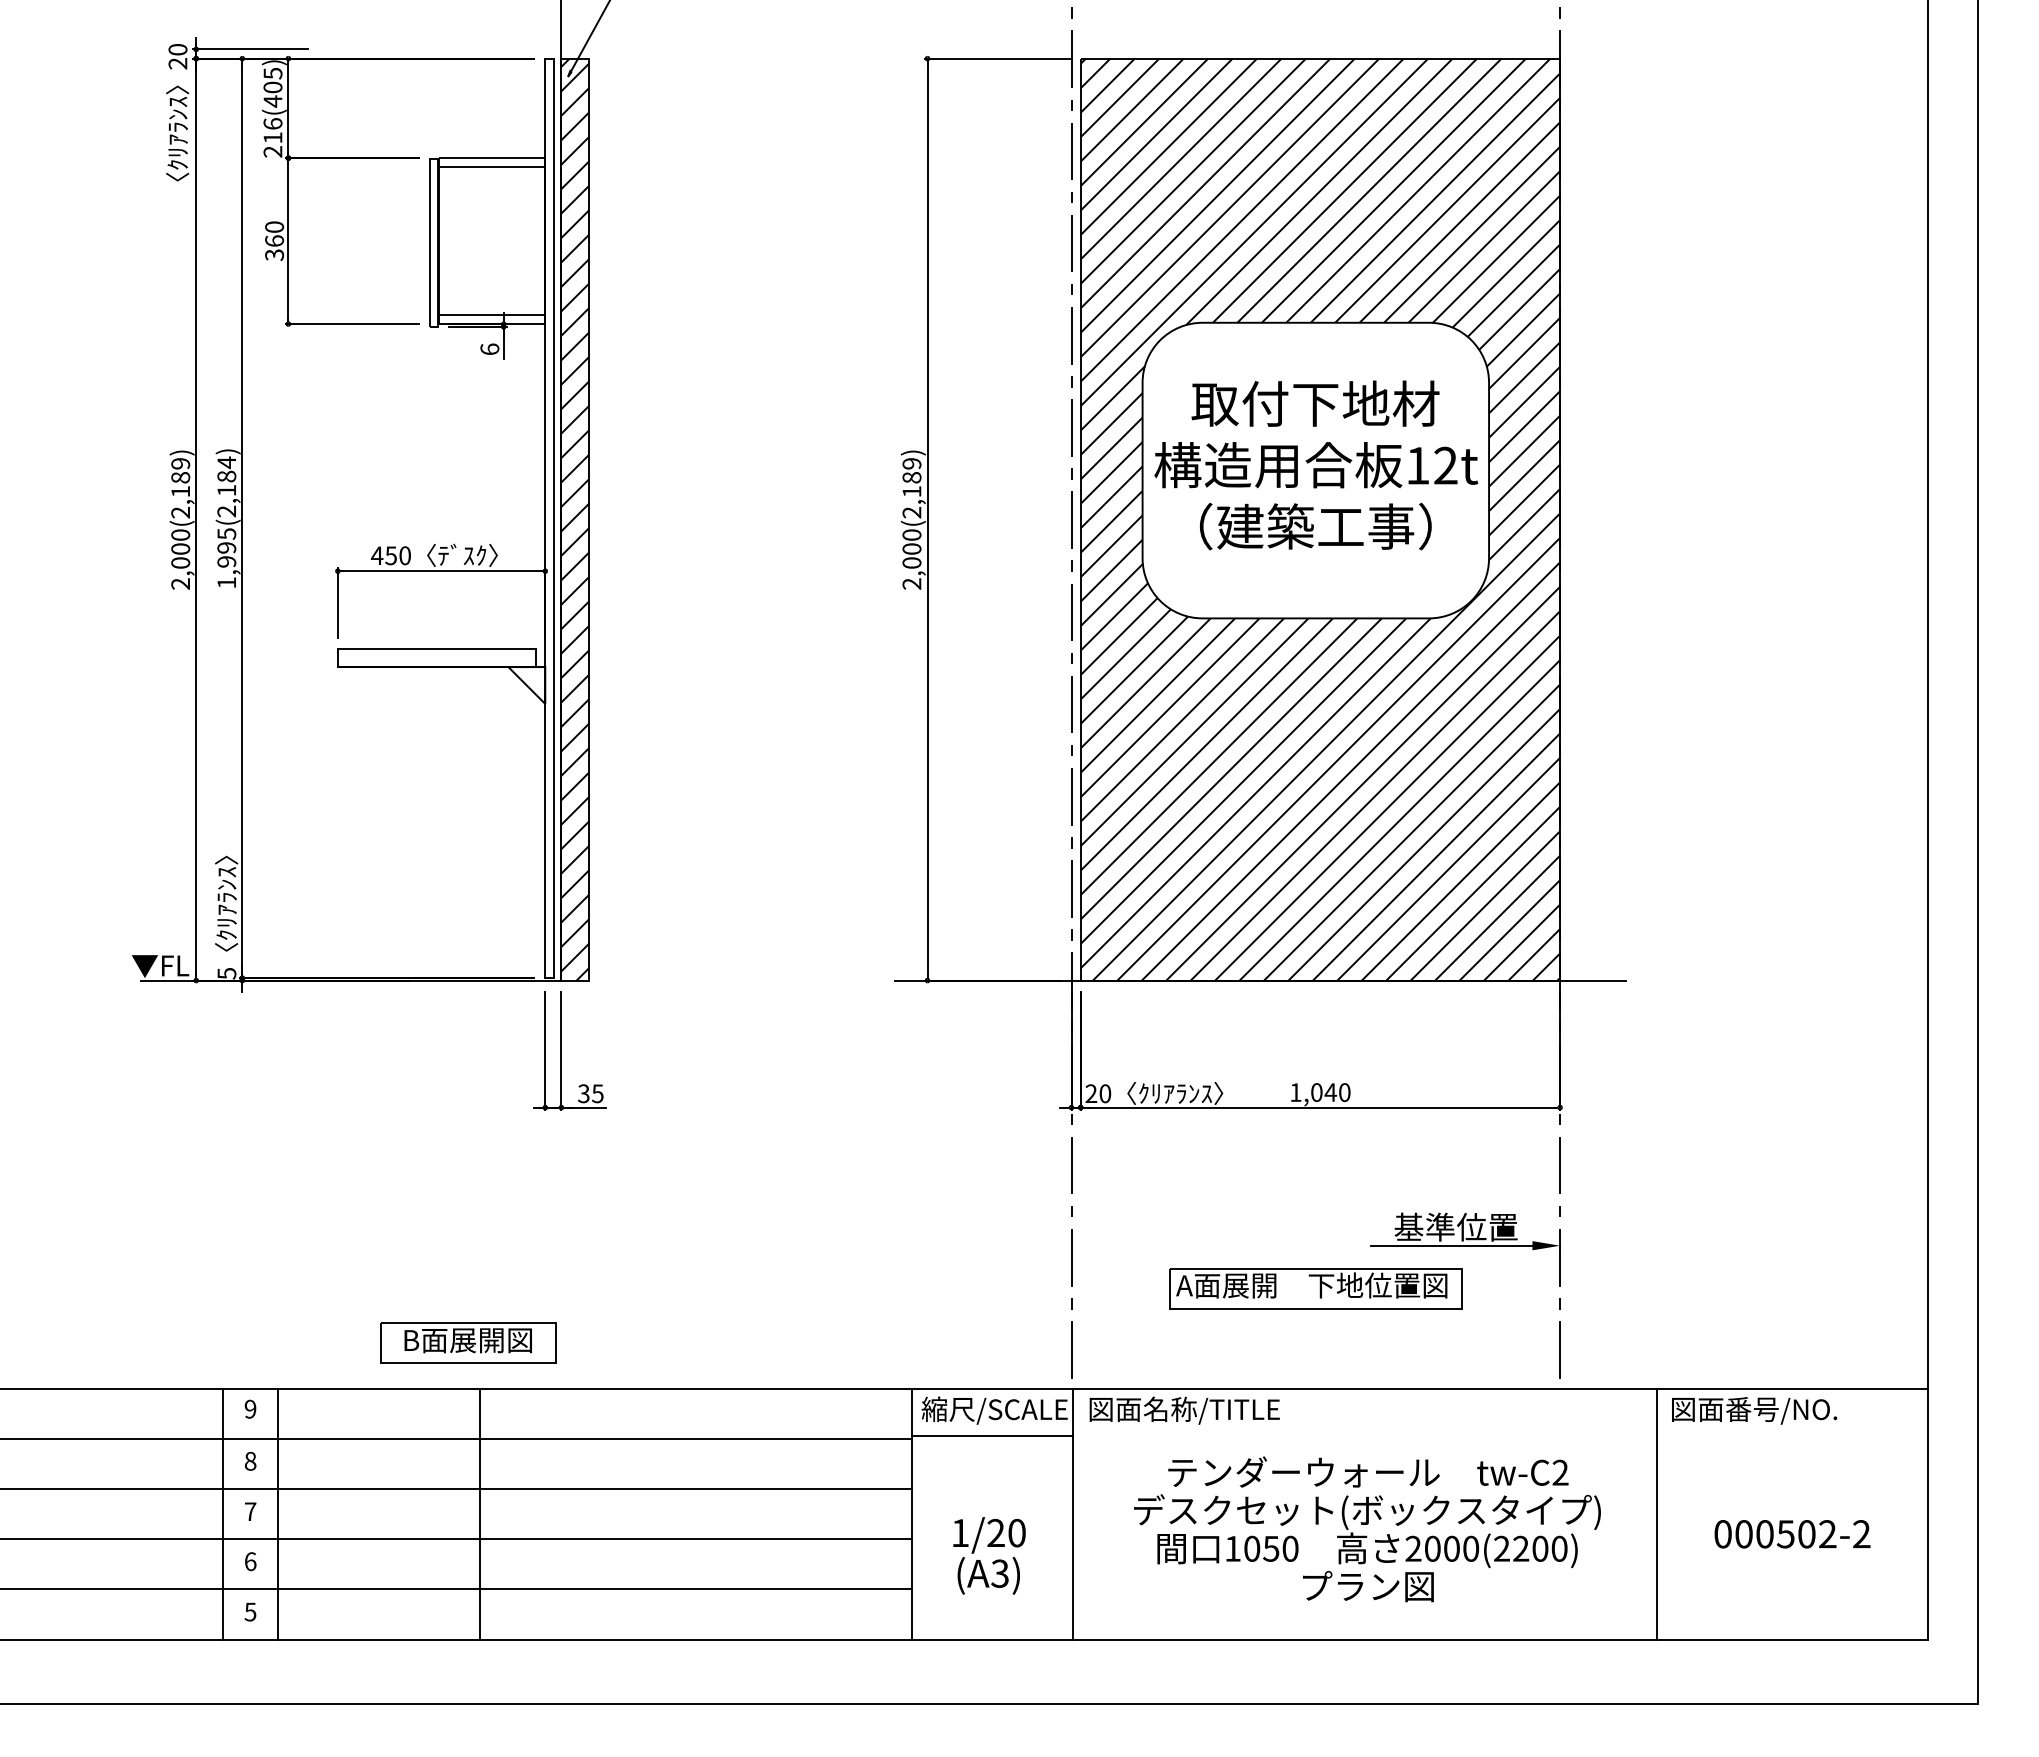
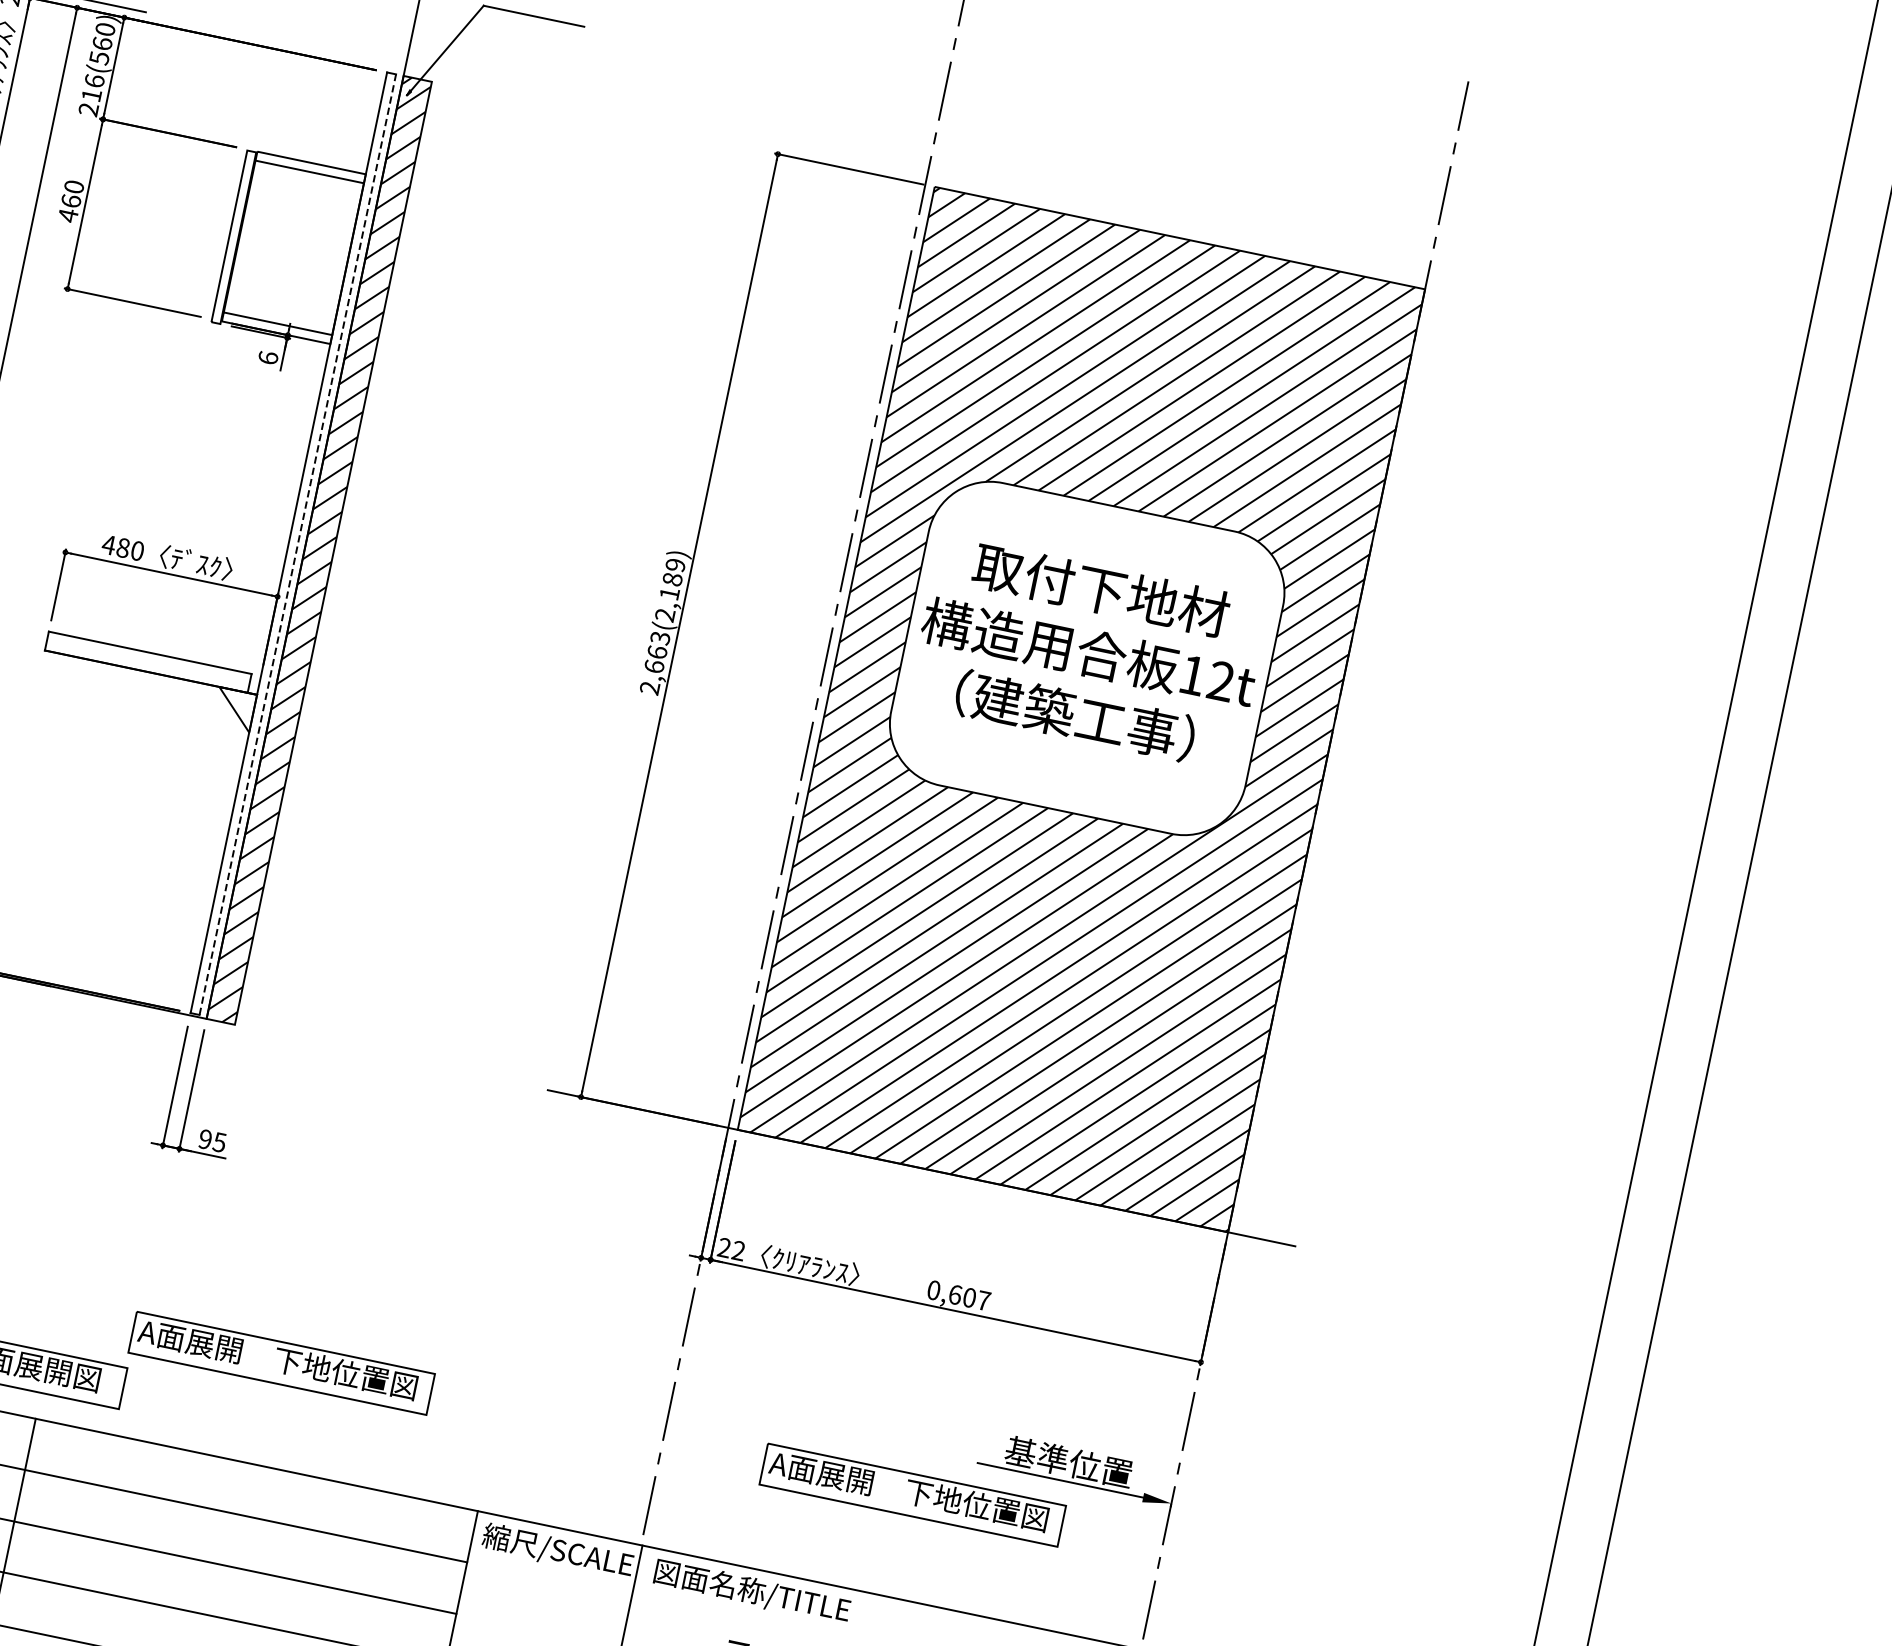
text: (272, 87) -> (101, 43), 216(405) -> 216(560)
text: (274, 254) -> (68, 214), 360 -> 460
line: (554, 518) -> (298, 544), solid -> dashed
text: (911, 548) -> (657, 651), 2,000(2,189) -> 2,663(2,189)
text: (391, 555) -> (123, 547), 450 -> 480
text: (1320, 1092) -> (959, 1295), 1,040 -> 0,607
text: (583, 1093) -> (205, 1139), 35 -> 95
text: (1105, 1093) -> (738, 1250), 20 -> 22
part: (698, 1288) -> (281, 1363), added
line: (991, 1436) -> (549, 1577), removed

